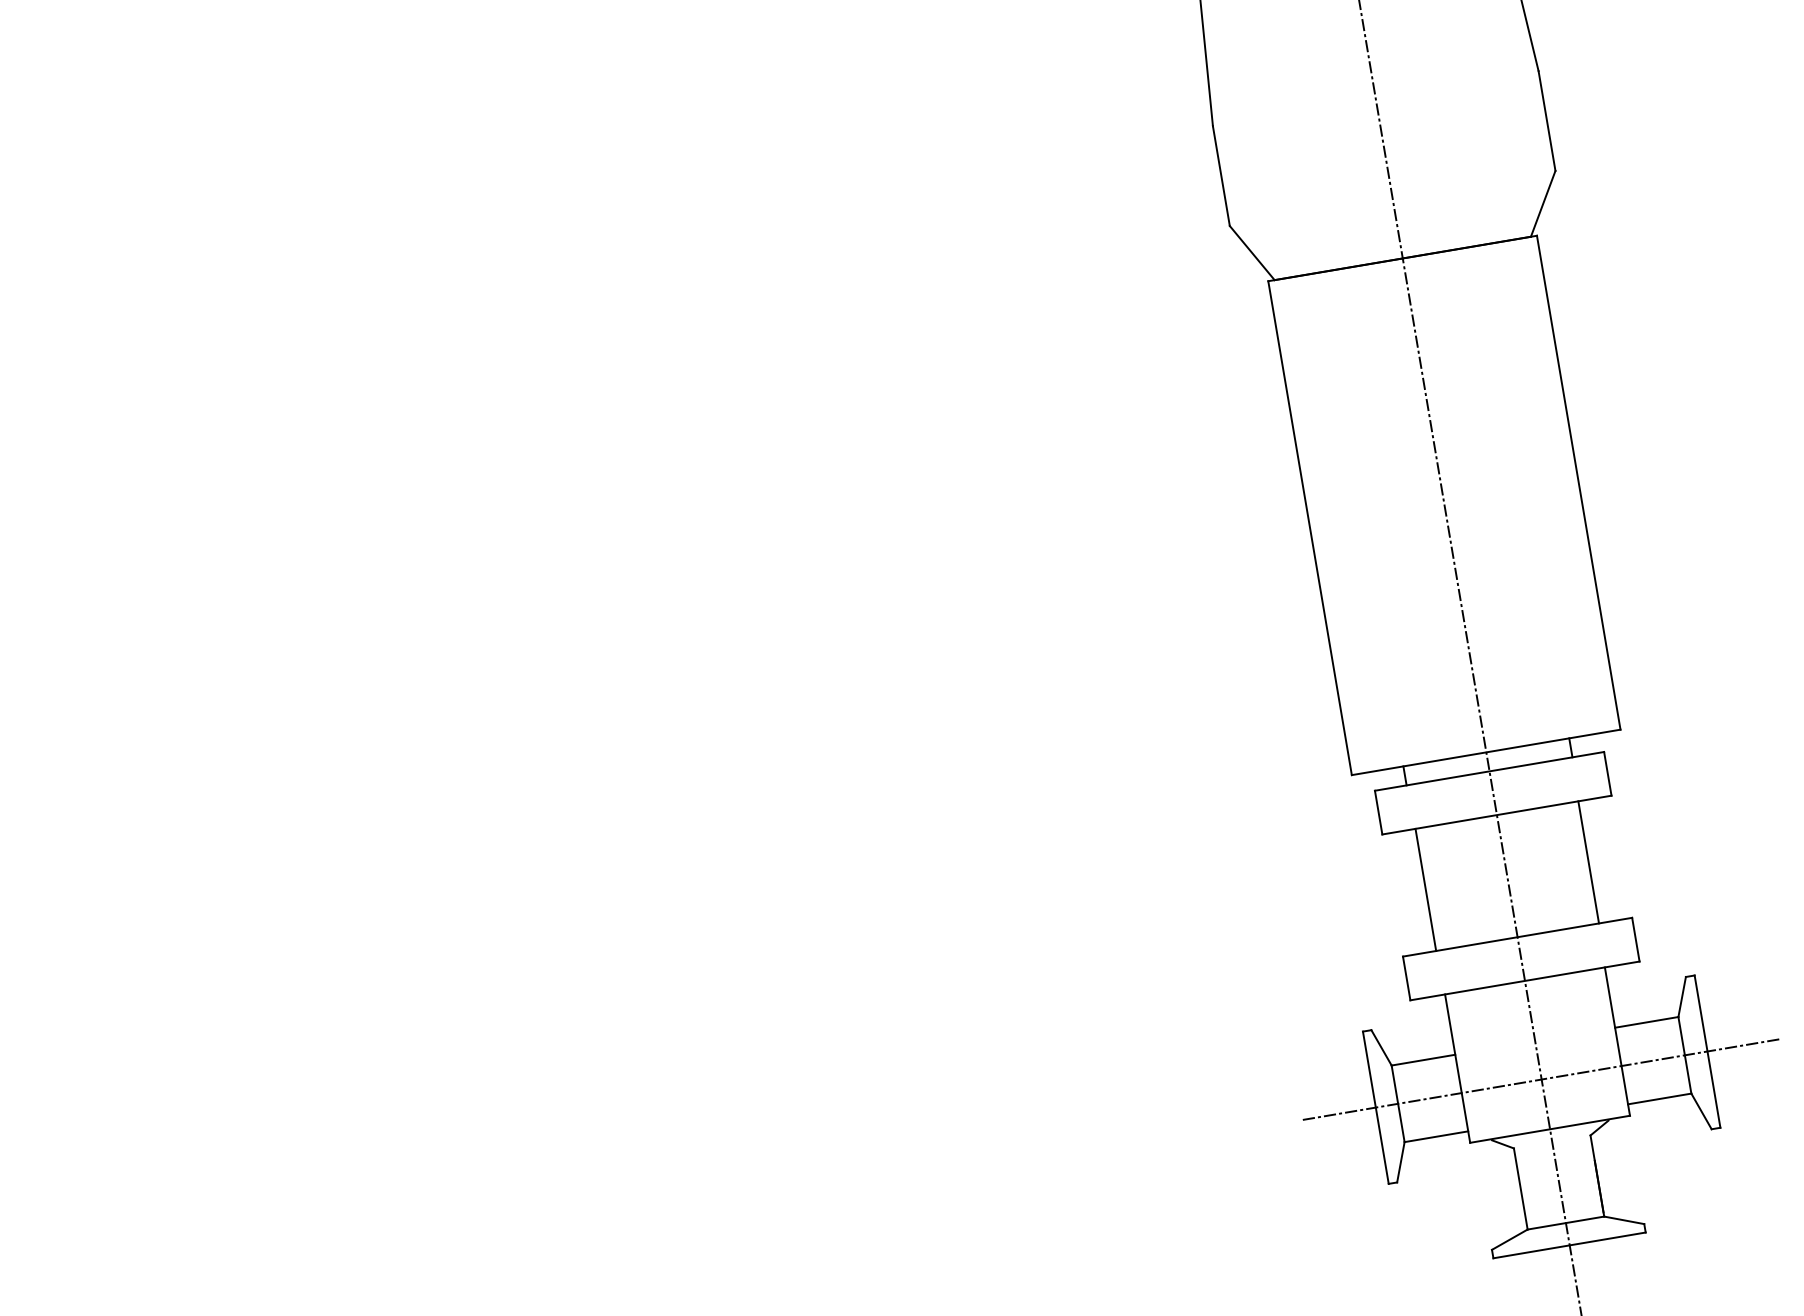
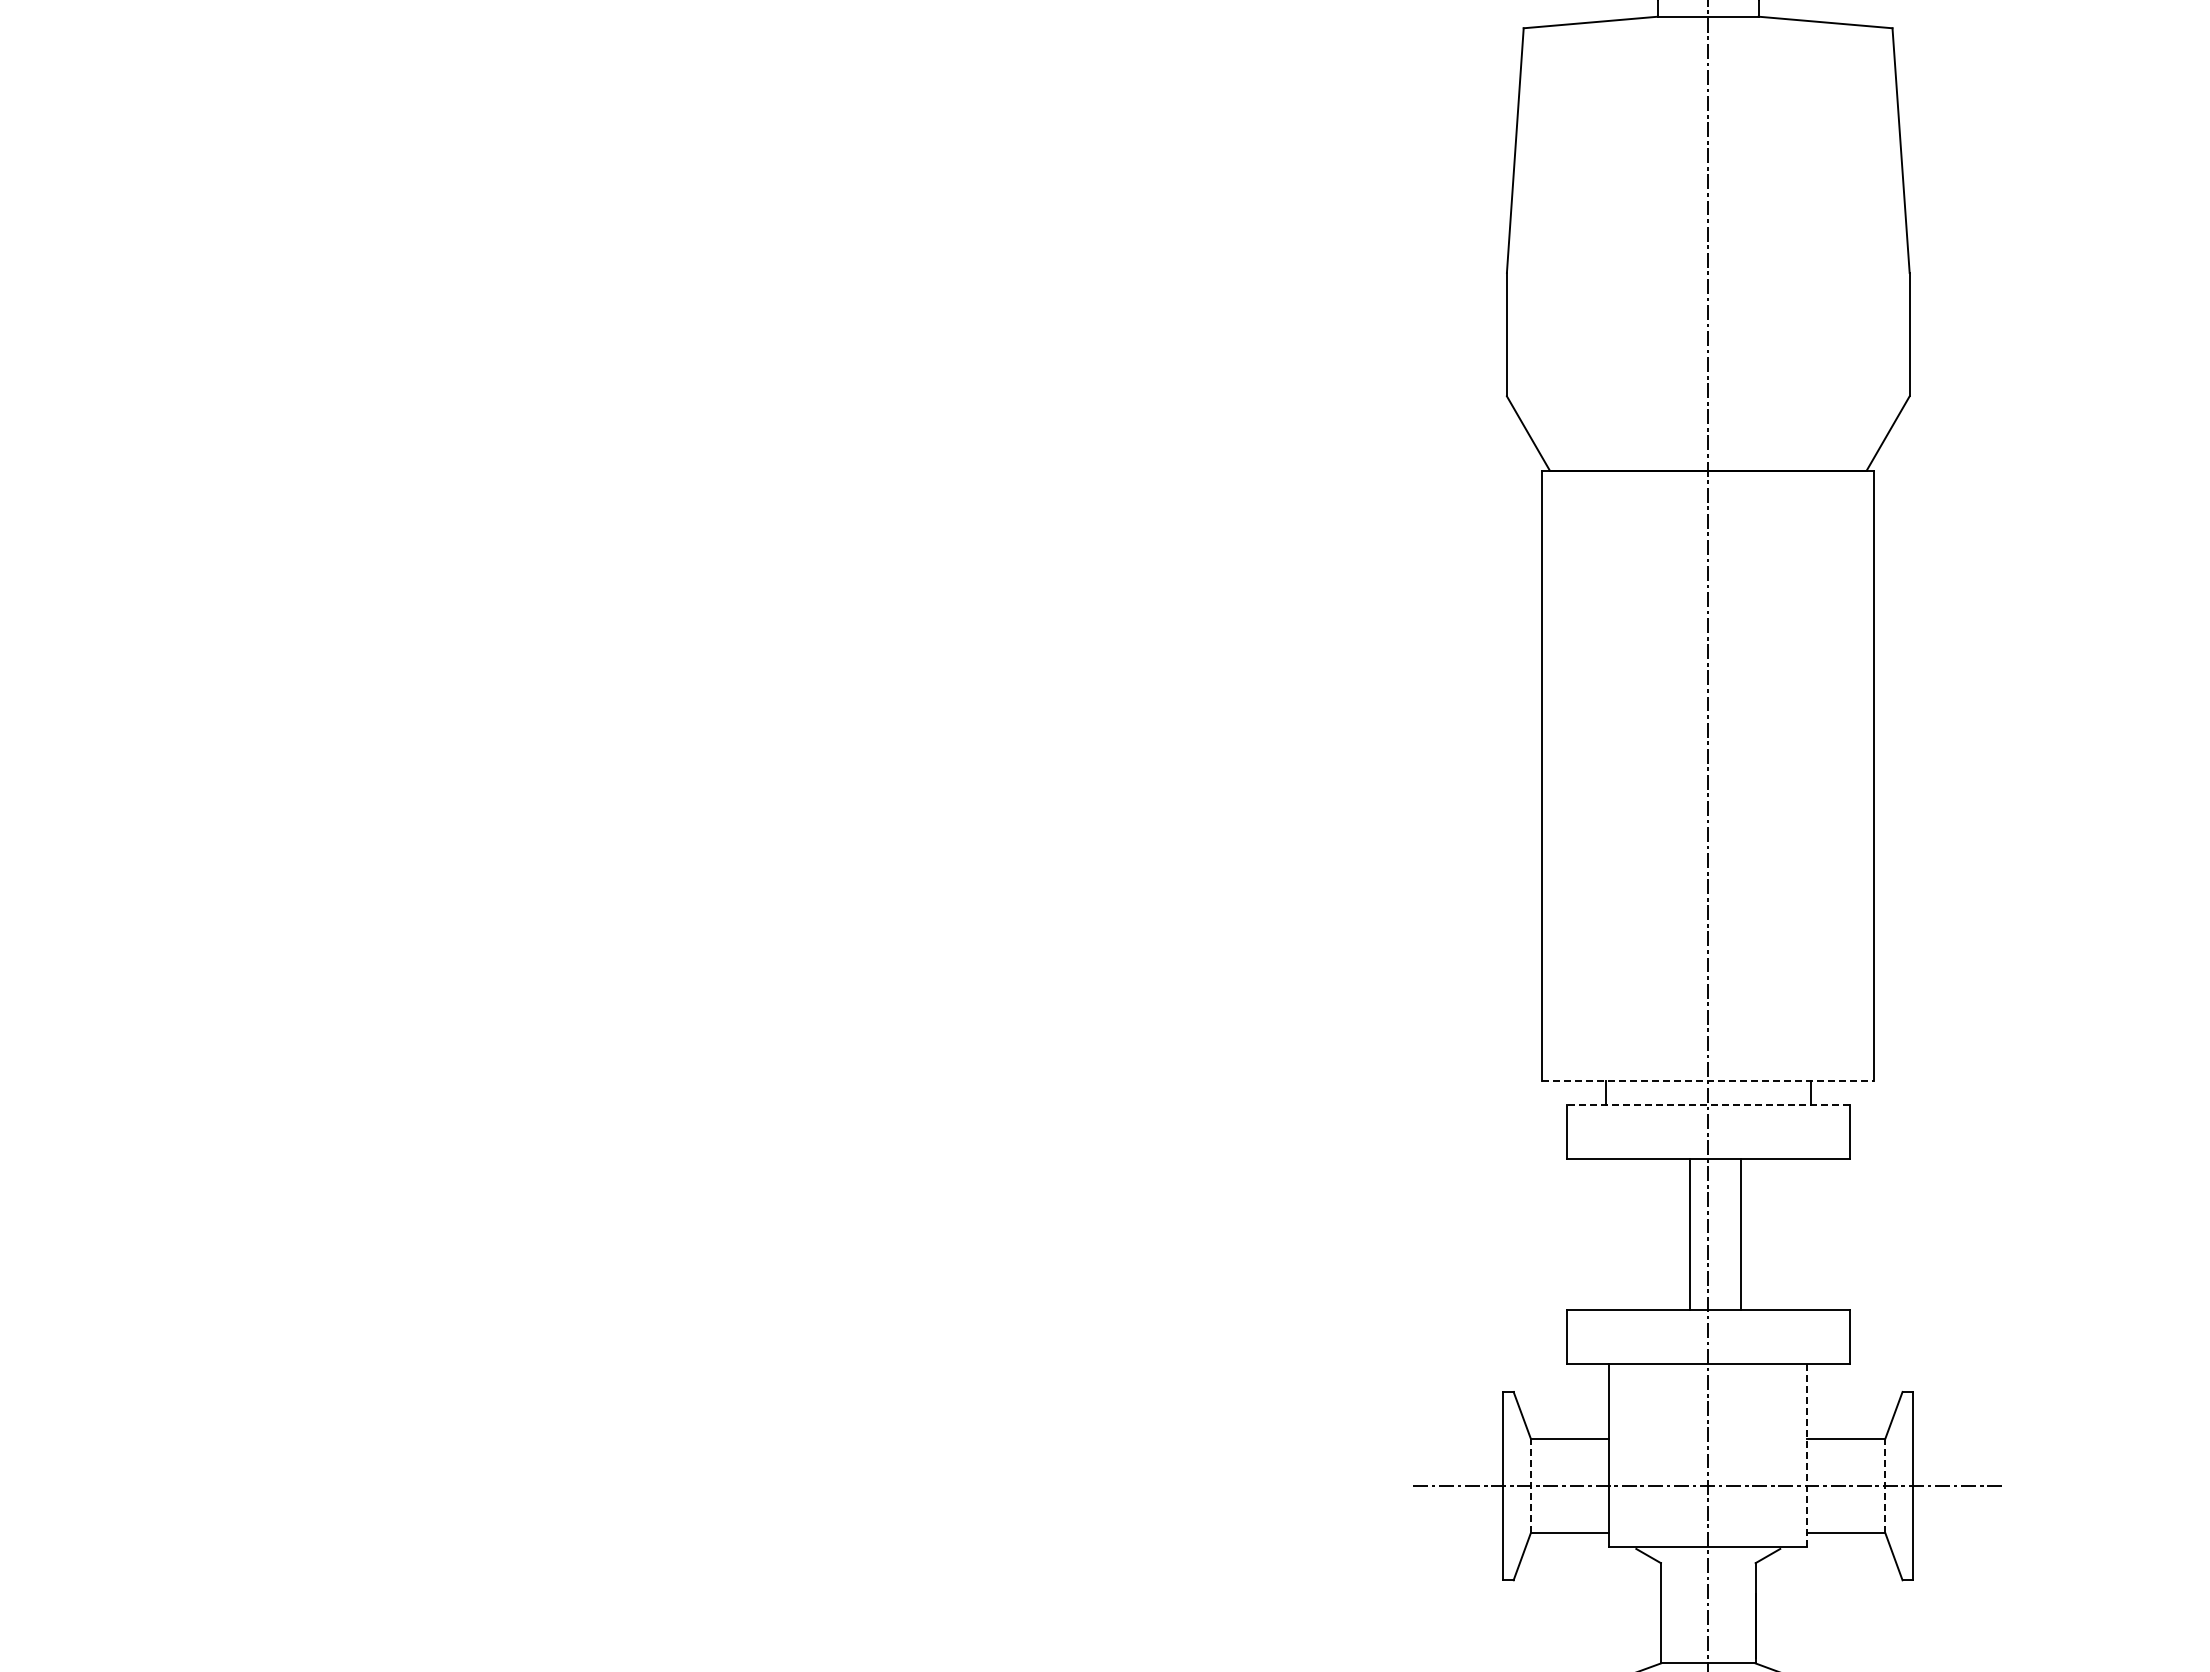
line: (1486, 752) -> (1708, 1081), solid -> dashed
line: (1489, 771) -> (1708, 1104), solid -> dashed
line: (1588, 861) -> (1740, 1233), moved
line: (1425, 889) -> (1689, 1233), moved
line: (1617, 1041) -> (1807, 1455), solid -> dashed
line: (1684, 1054) -> (1885, 1485), solid -> dashed
line: (1397, 1103) -> (1530, 1485), solid -> dashed

